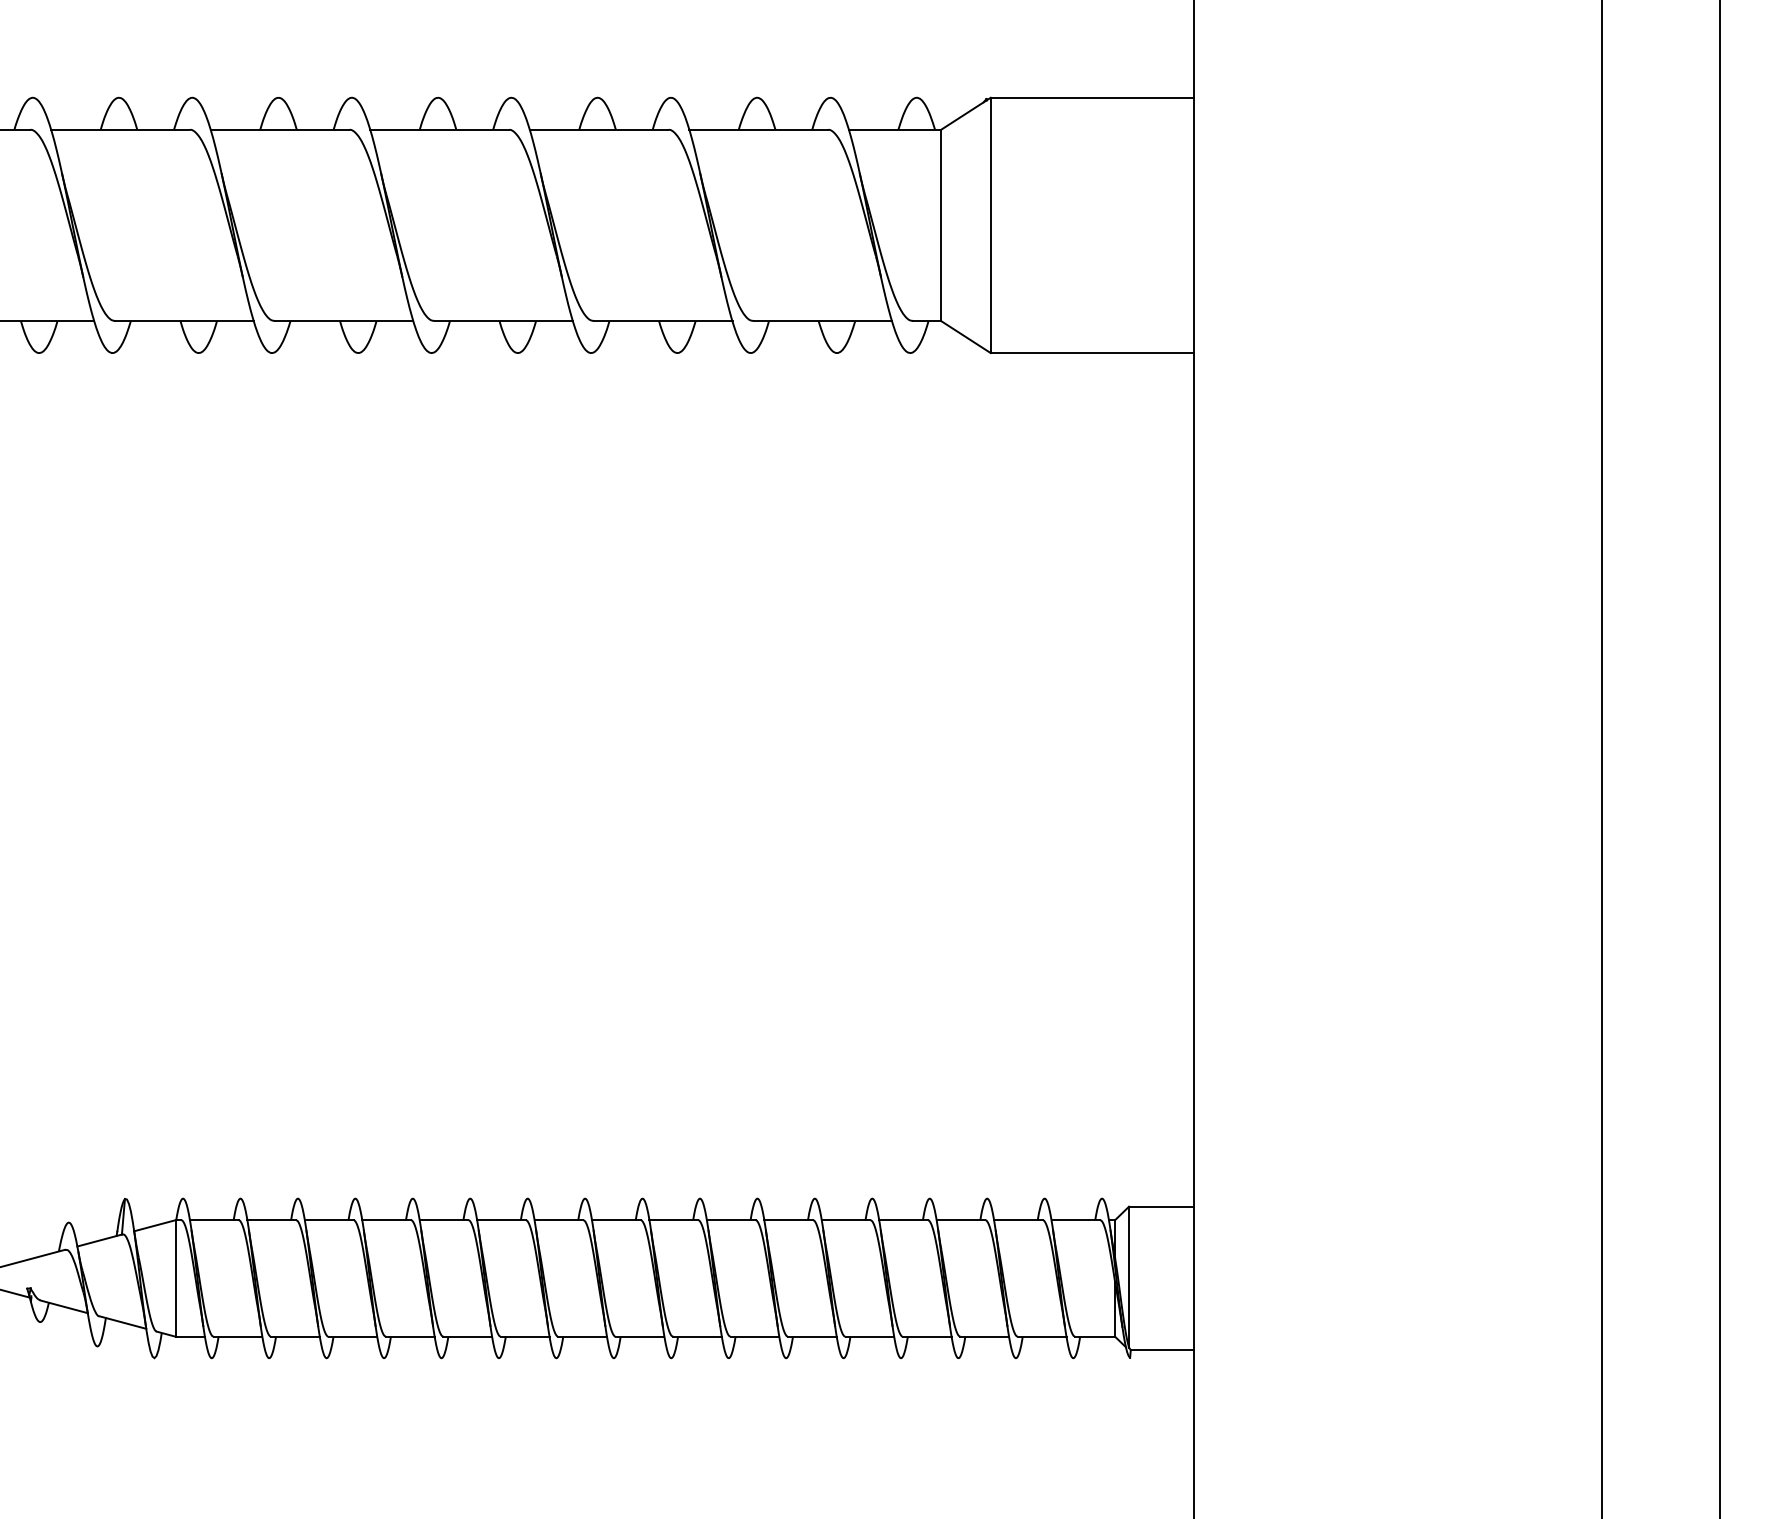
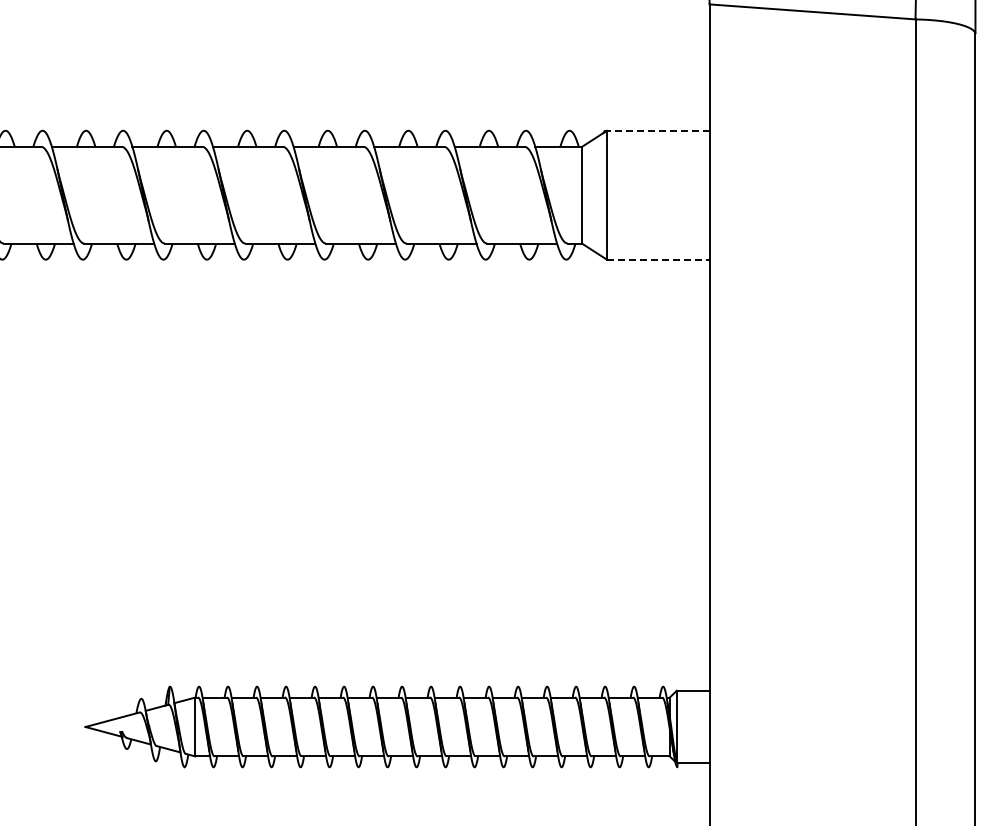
line: (1090, 97) -> (657, 130), solid -> dashed
line: (1092, 352) -> (658, 259), solid -> dashed

